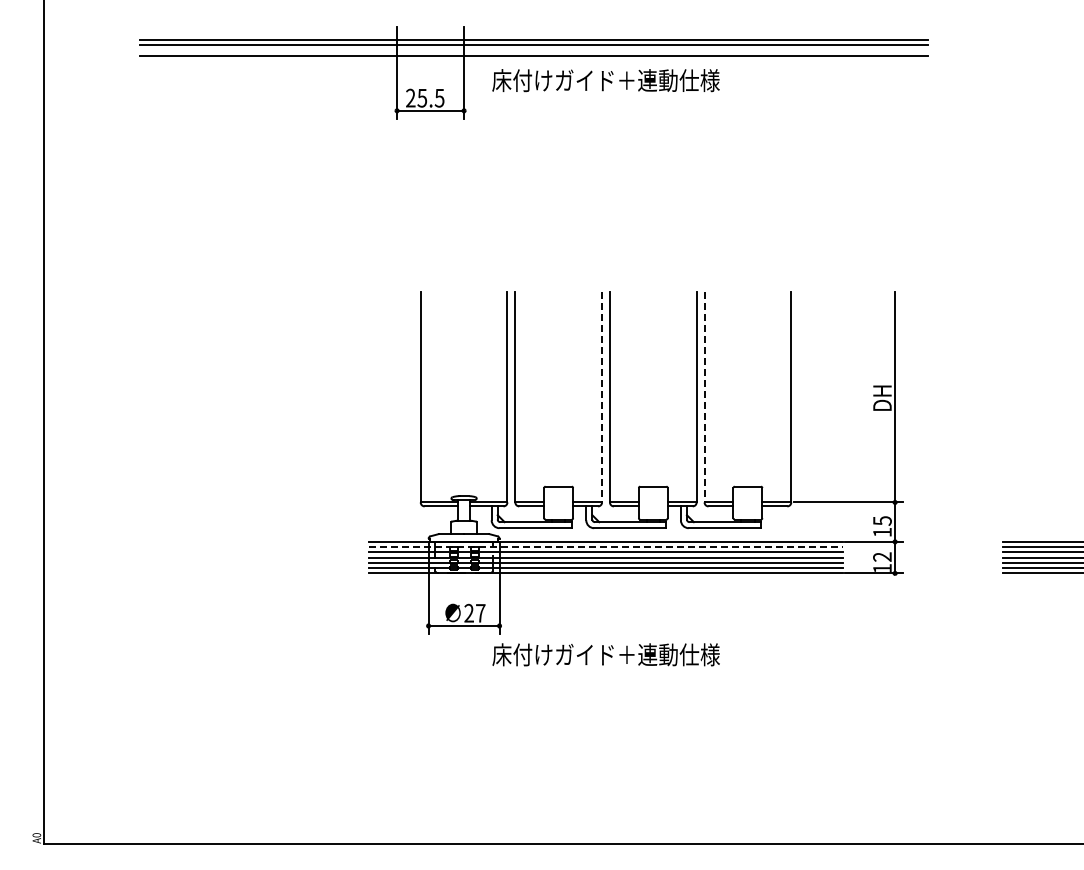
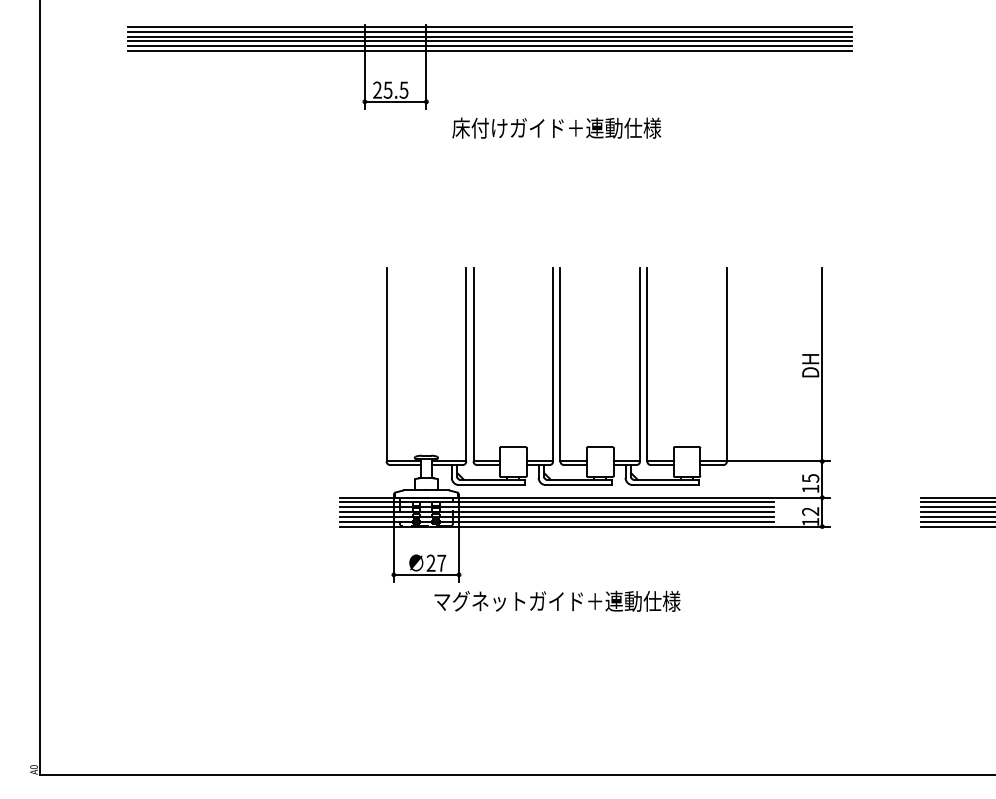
line: (533, 29) -> (490, 27), added
line: (533, 34) -> (490, 31), added
line: (533, 50) -> (490, 46), added
text: (605, 80) -> (556, 128), moved
line: (602, 397) -> (553, 365), dashed -> solid
line: (704, 397) -> (647, 365), dashed -> solid
line: (606, 547) -> (557, 502), dashed -> solid
text: (606, 654) -> (557, 601), 床付けガイド＋連動仕様 -> マグネットガイド＋連動仕様

